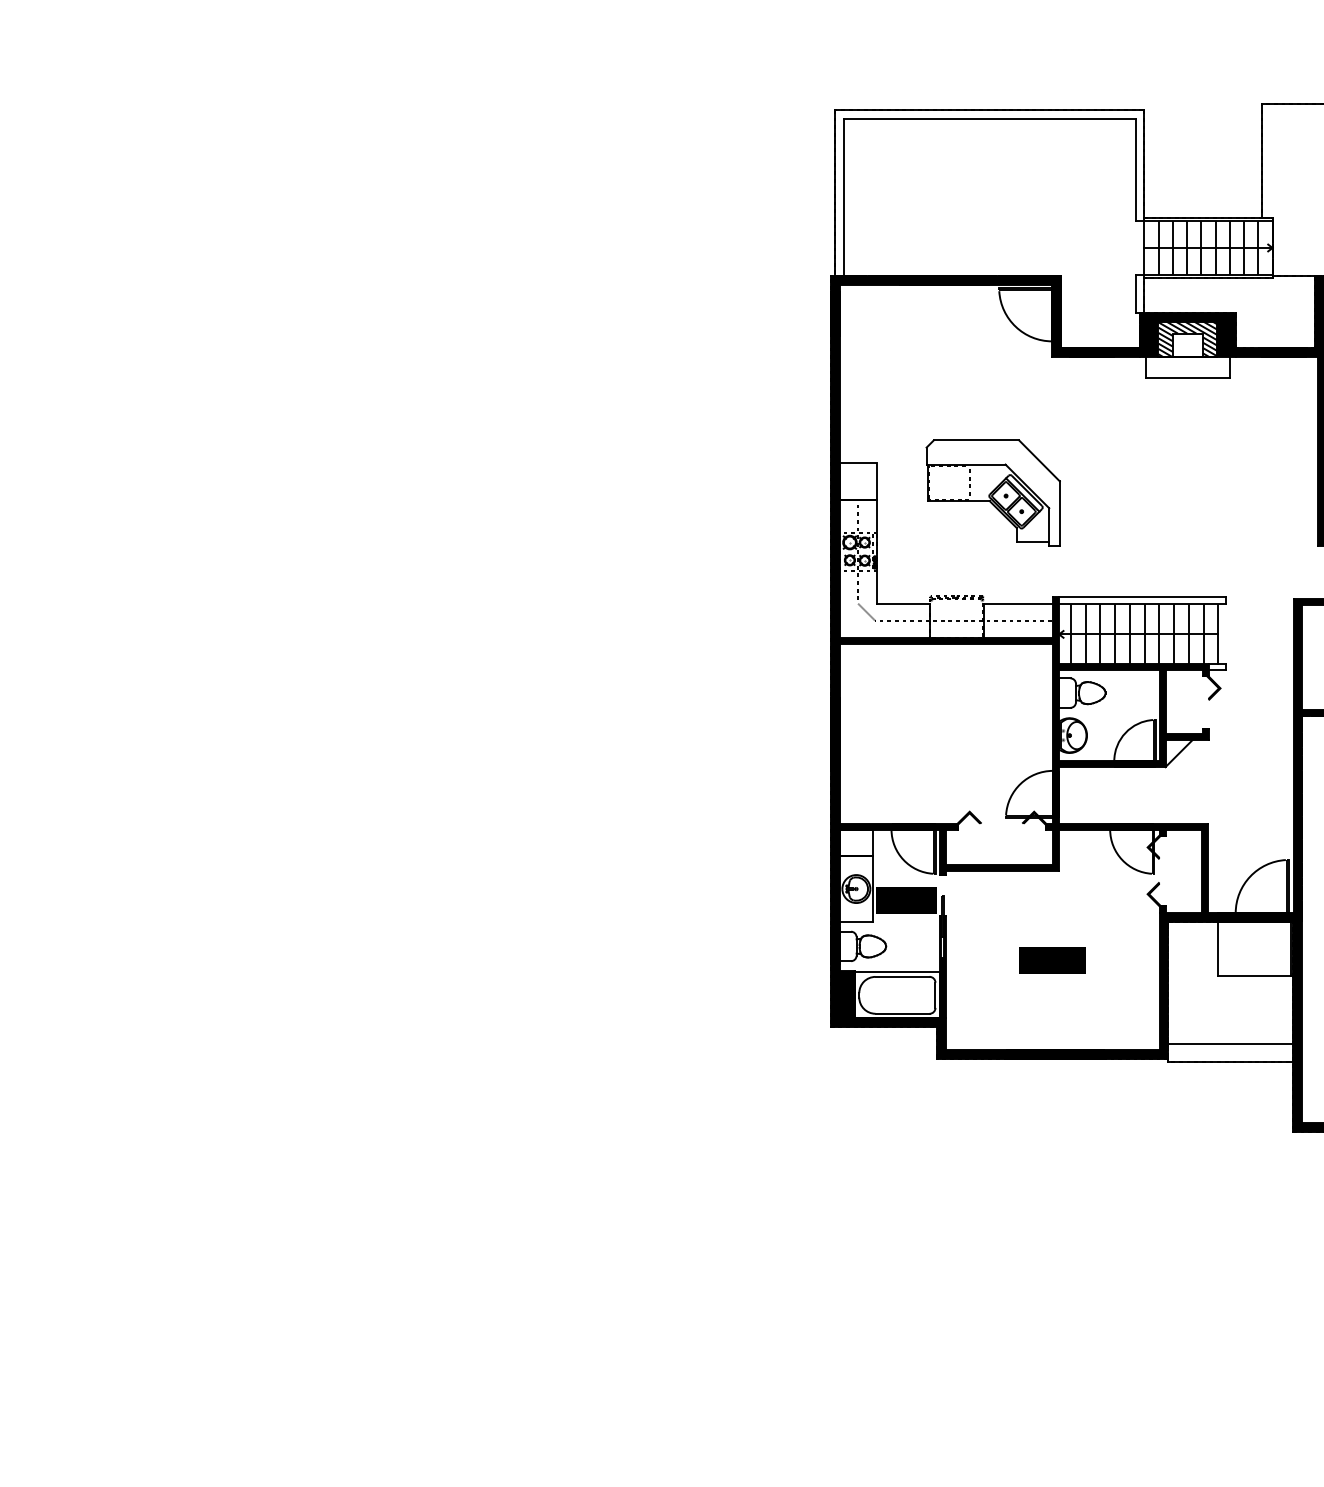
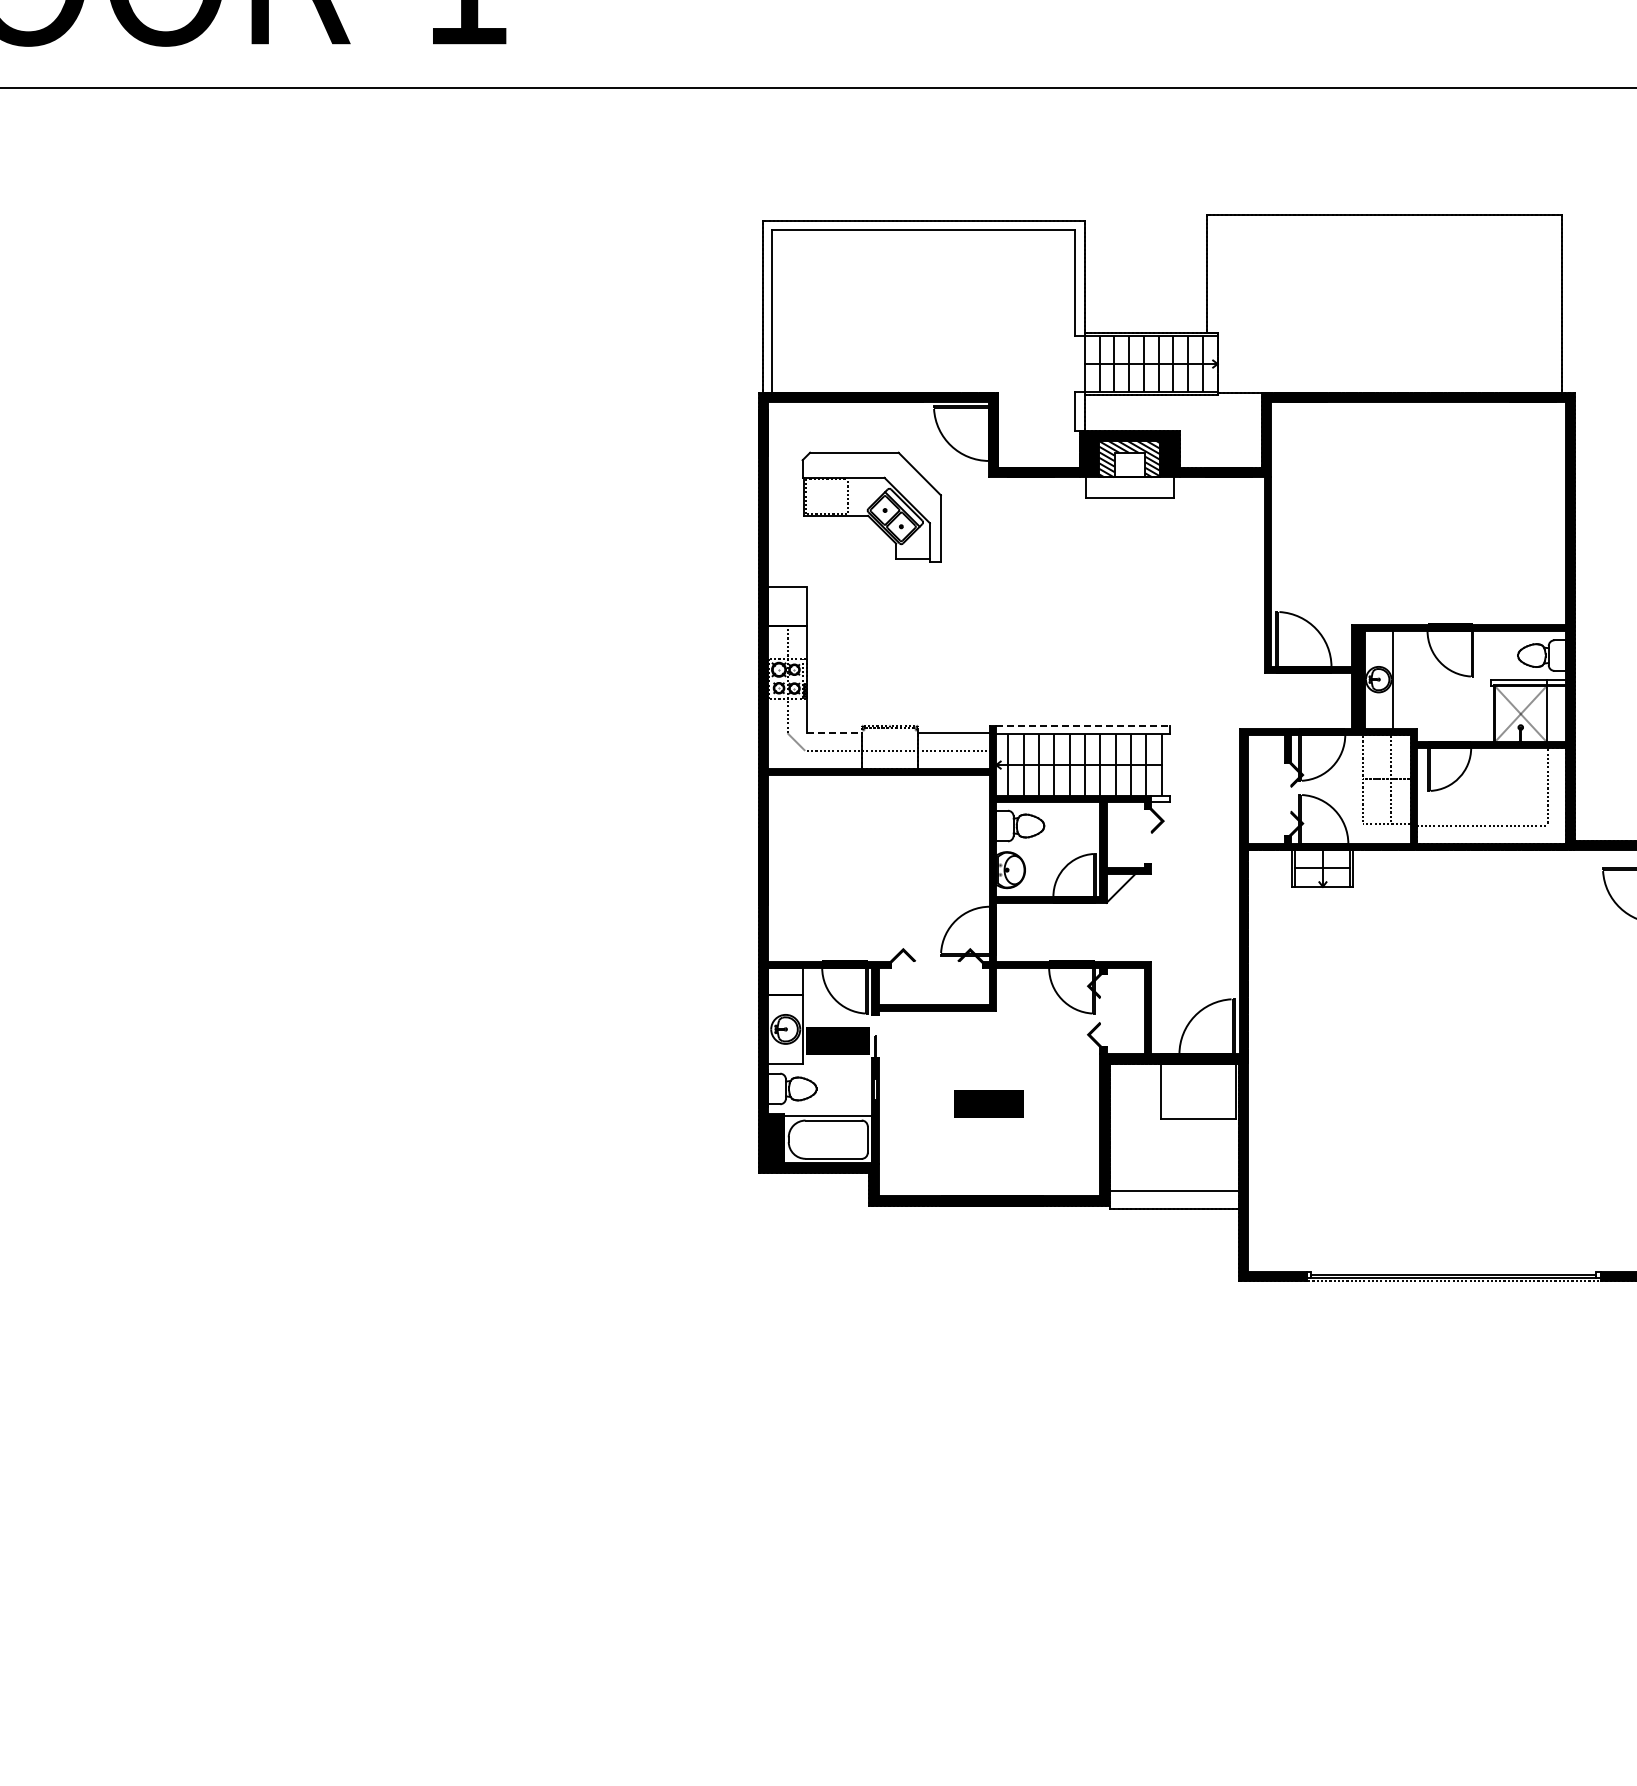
part: (992, 492) -> (871, 506), moved
line: (1142, 597) -> (1082, 726), solid -> dashed
line: (903, 603) -> (834, 733), solid -> dashed

